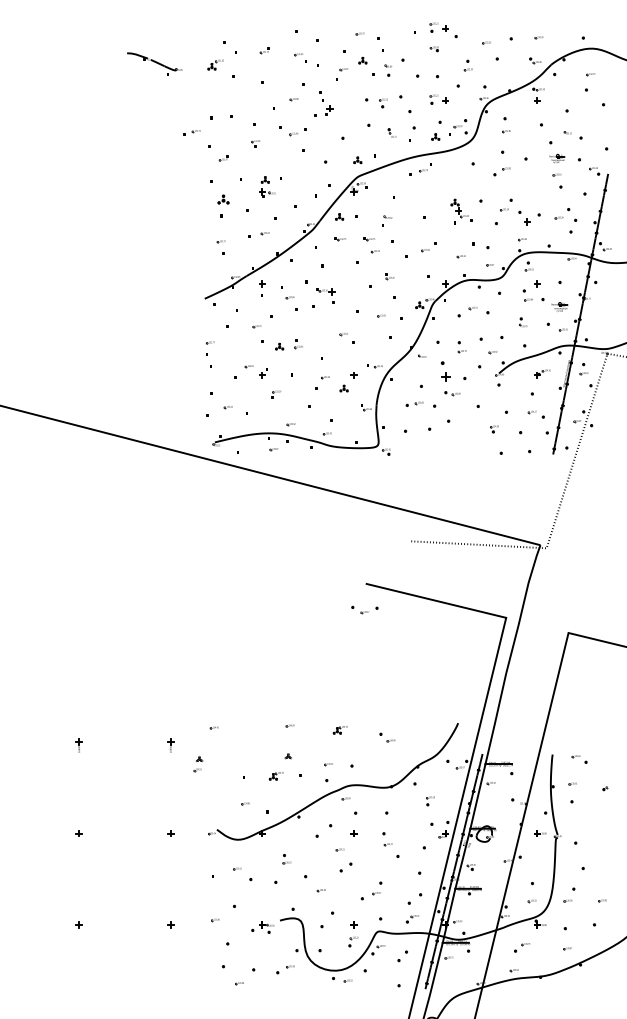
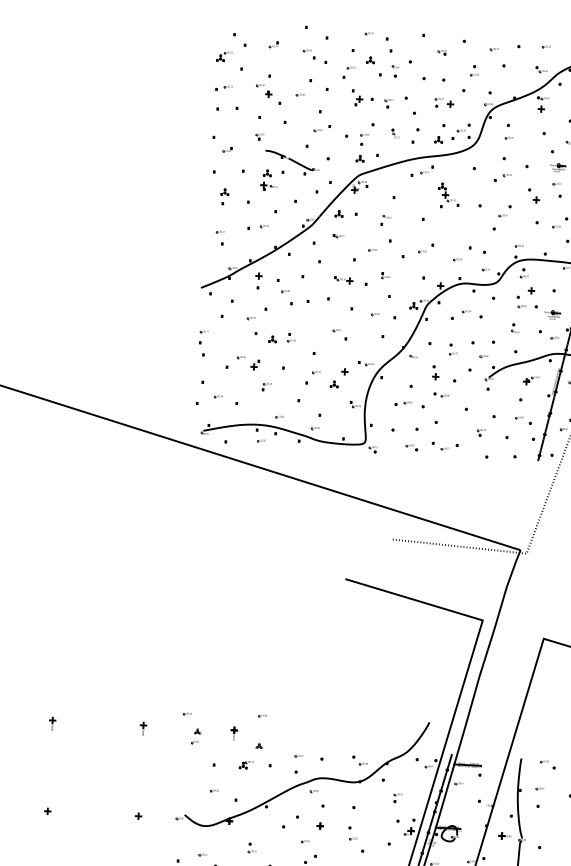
part: (438, 27) -> (447, 31), removed
part: (154, 63) -> (292, 162), moved
part: (257, 96) -> (264, 90), added
part: (327, 107) -> (357, 98), moved
part: (191, 132) -> (223, 87), moved
part: (297, 132) -> (321, 129), moved
part: (360, 141) -> (363, 140), added
part: (223, 205) -> (224, 196), size x0.71
part: (461, 211) -> (448, 195), moved
part: (524, 217) -> (533, 195), moved
part: (368, 239) -> (366, 237), removed
part: (325, 291) -> (343, 280), moved
part: (445, 370) -> (435, 371), size x0.71
part: (425, 447) -> (411, 447), added
part: (364, 609) -> (444, 445), moved
part: (339, 730) -> (311, 723), removed
part: (387, 737) -> (360, 760), moved
part: (262, 745) -> (234, 733), added
part: (198, 764) -> (196, 736), moved

